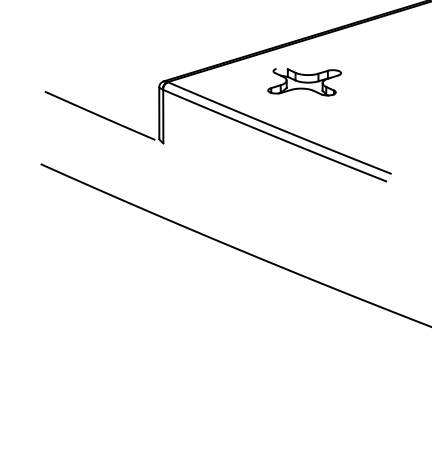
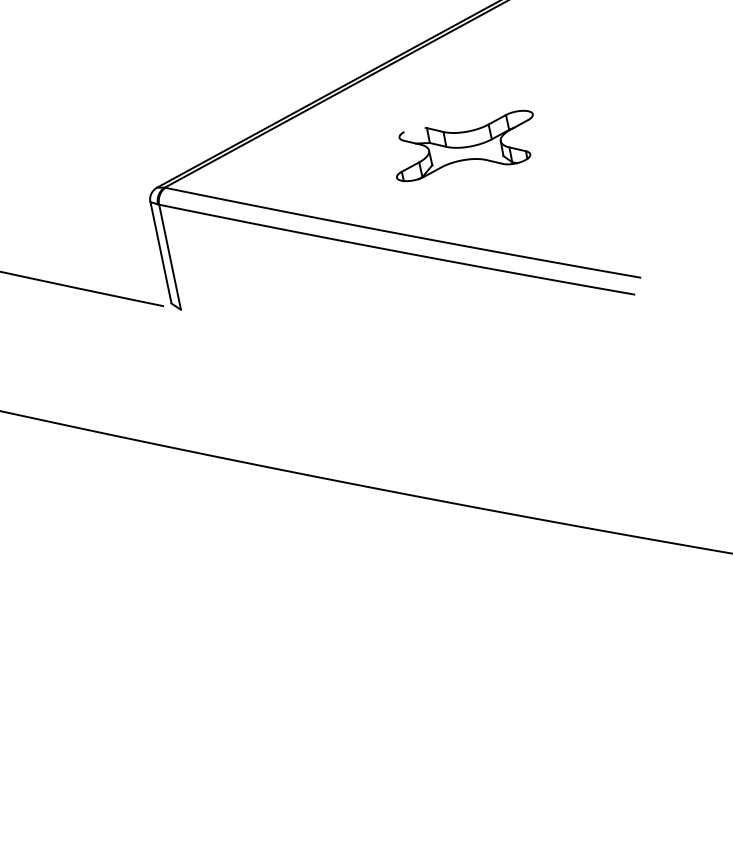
part: (304, 82) -> (464, 147), moved

